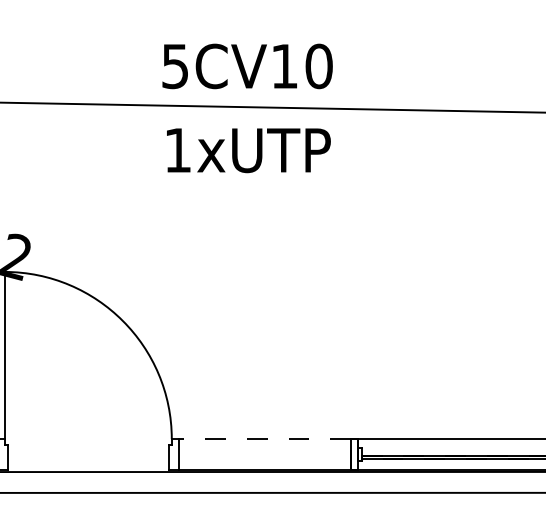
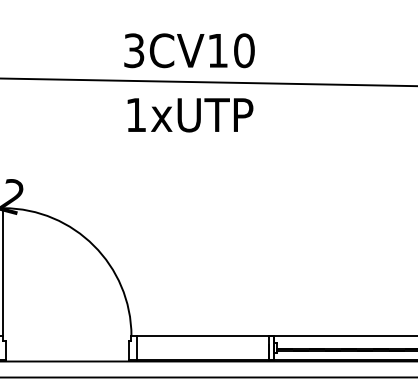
text: (175, 66) -> (134, 50), 5CV10 -> 3CV10
line: (265, 439) -> (203, 336), dashed -> solid

